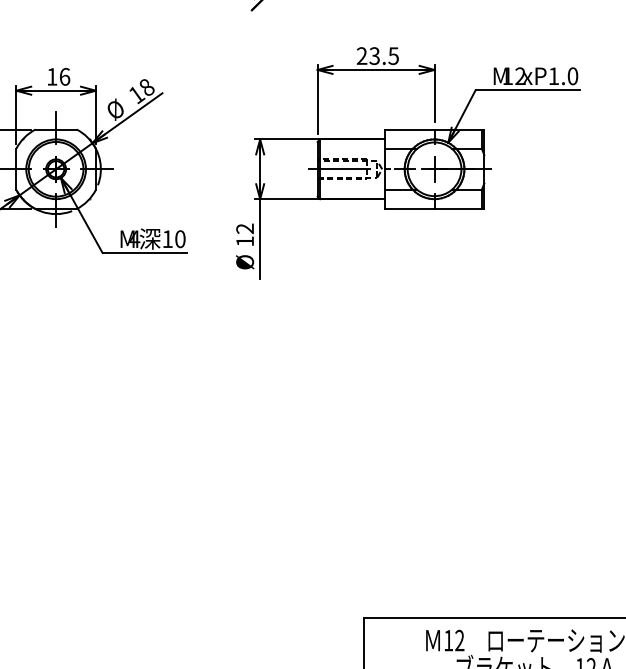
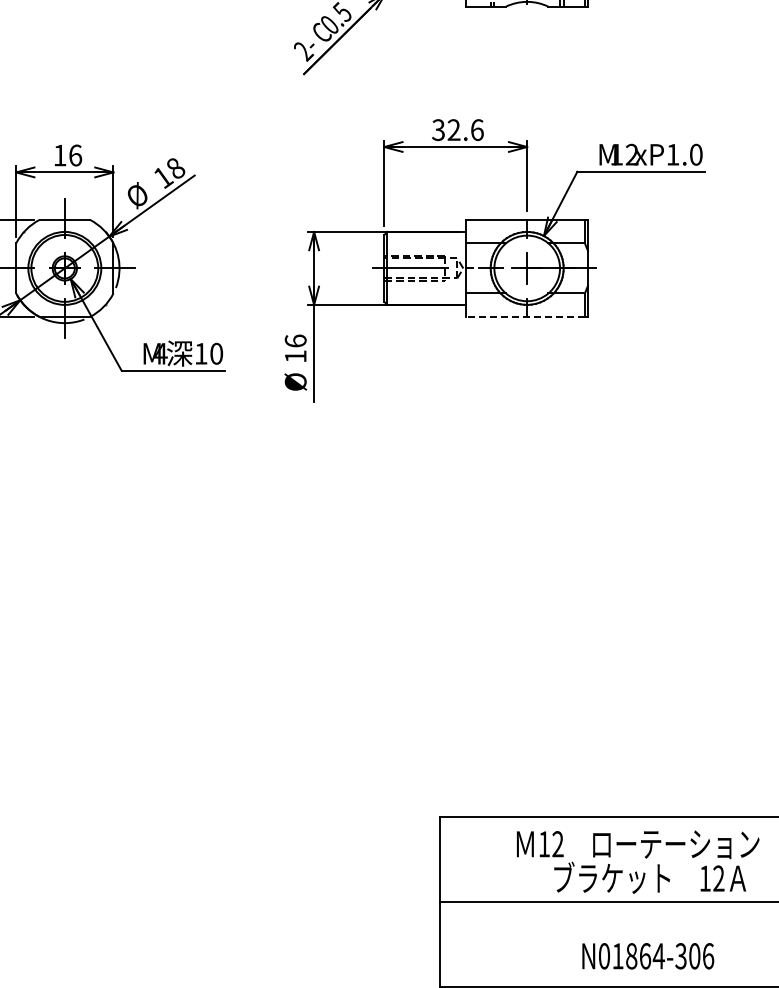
text: (377, 56) -> (457, 130), 23.5 -> 32.6
line: (433, 209) -> (525, 317), solid -> dashed
text: (244, 228) -> (295, 340), 12 -> 16

